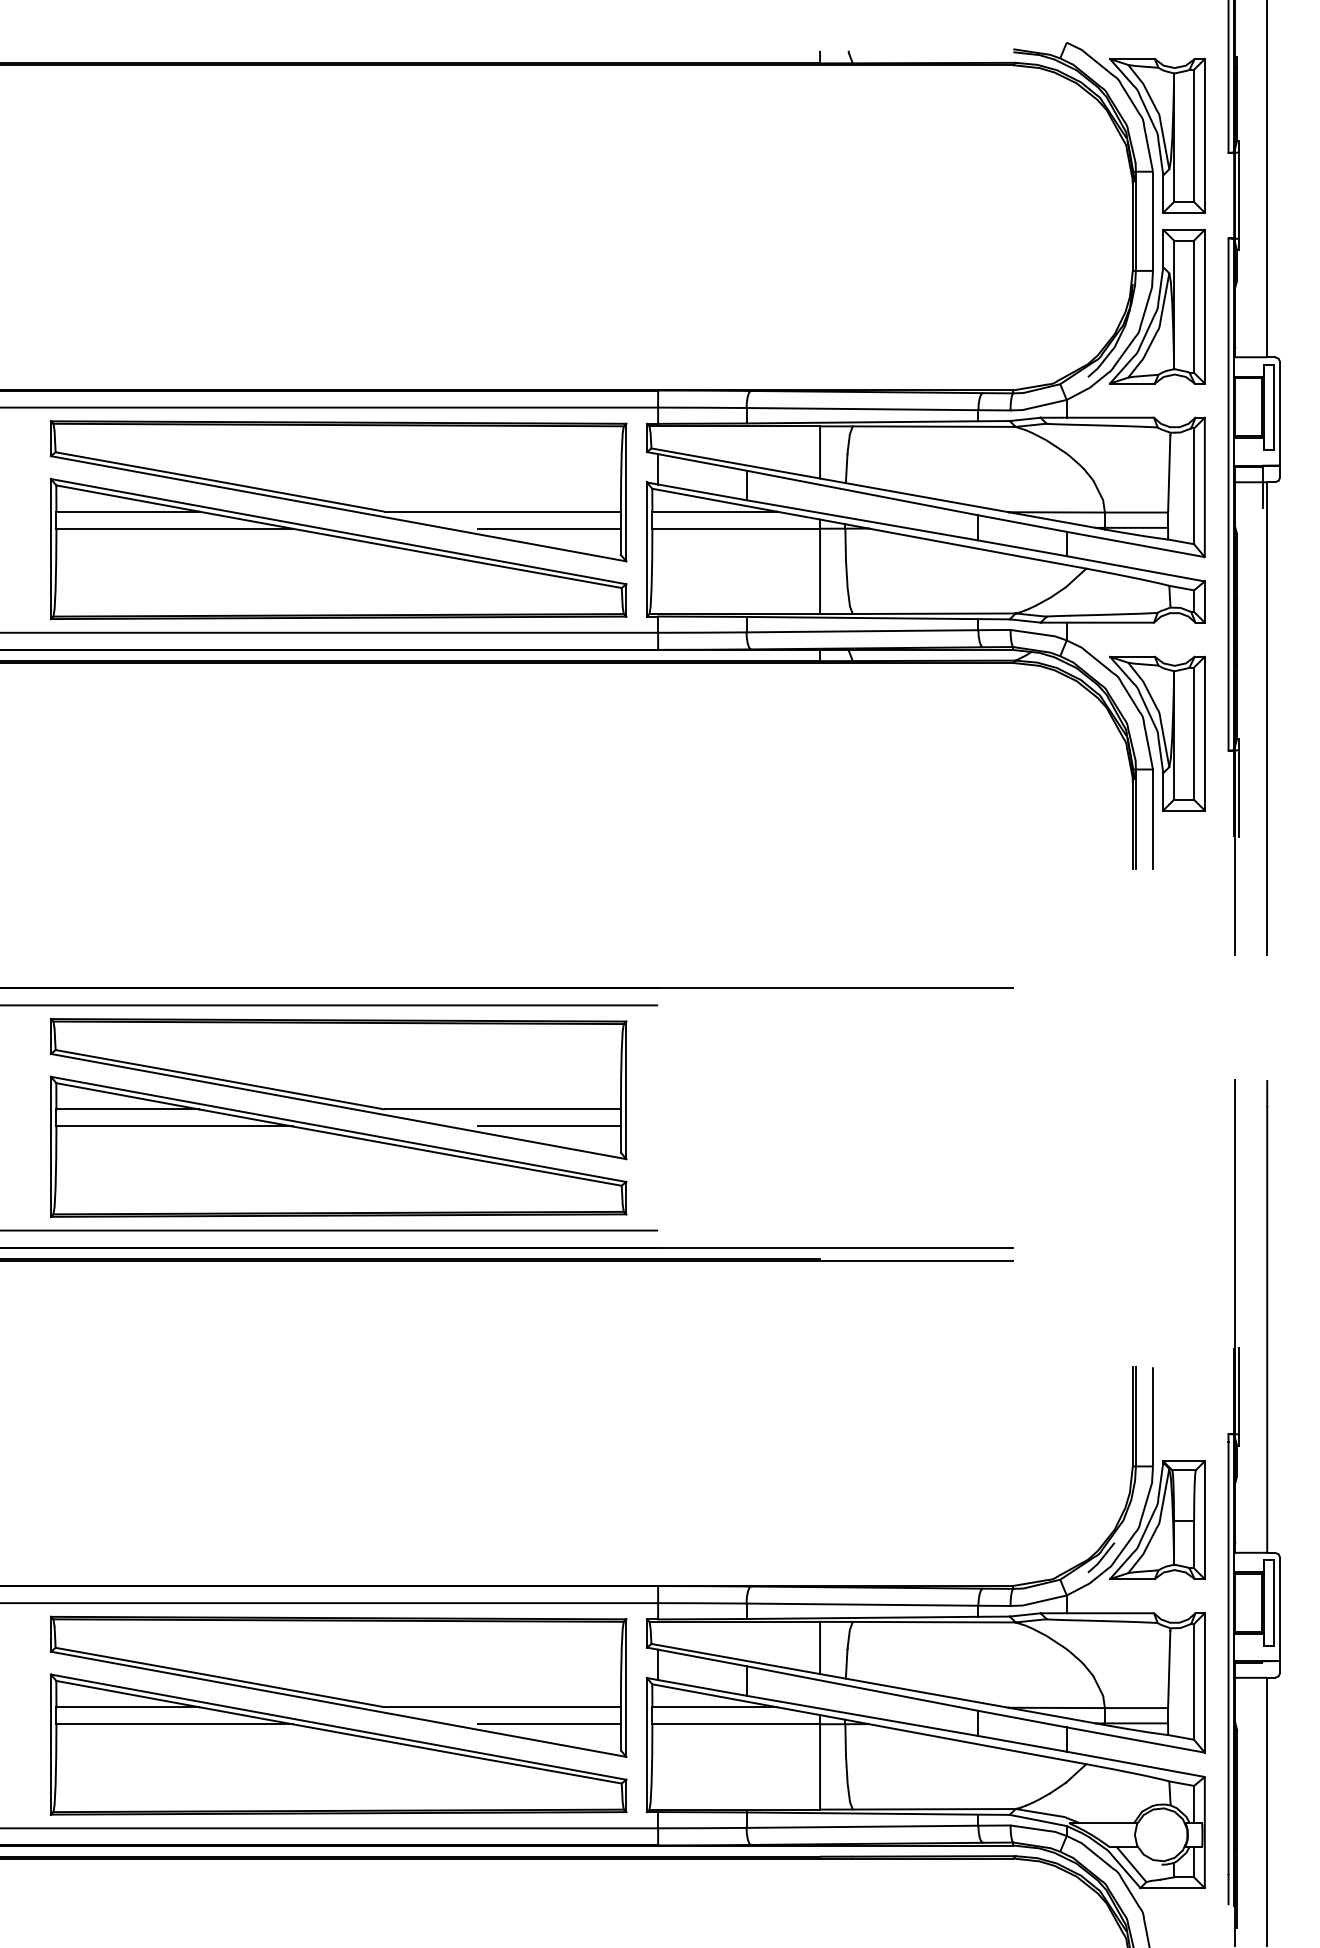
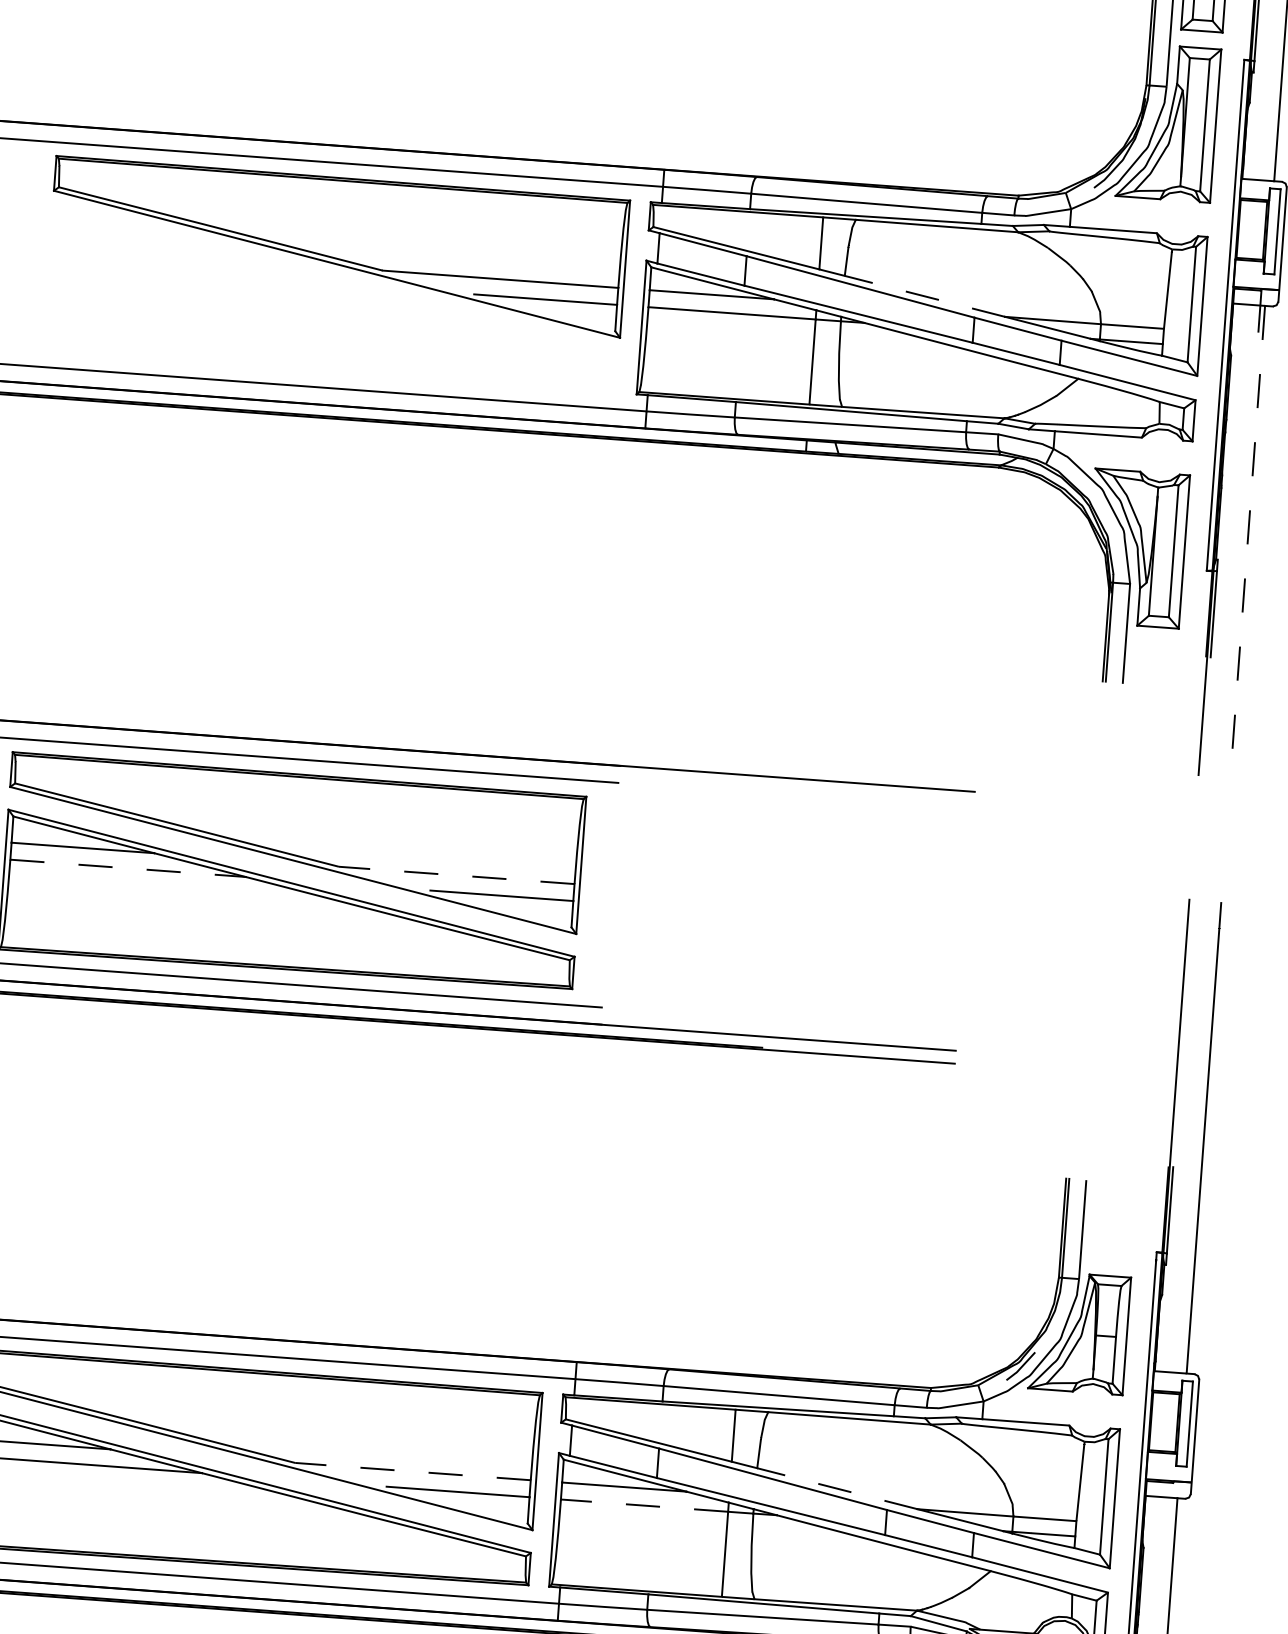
line: (927, 497) -> (925, 296), solid -> dashed
part: (338, 549) -> (333, 304), removed
line: (1267, 719) -> (1247, 542), solid -> dashed
line: (502, 1109) -> (456, 875), solid -> dashed
line: (174, 1126) -> (128, 868), solid -> dashed
line: (927, 1693) -> (837, 1488), solid -> dashed
line: (502, 1707) -> (412, 1471), solid -> dashed
line: (736, 1724) -> (644, 1505), solid -> dashed

